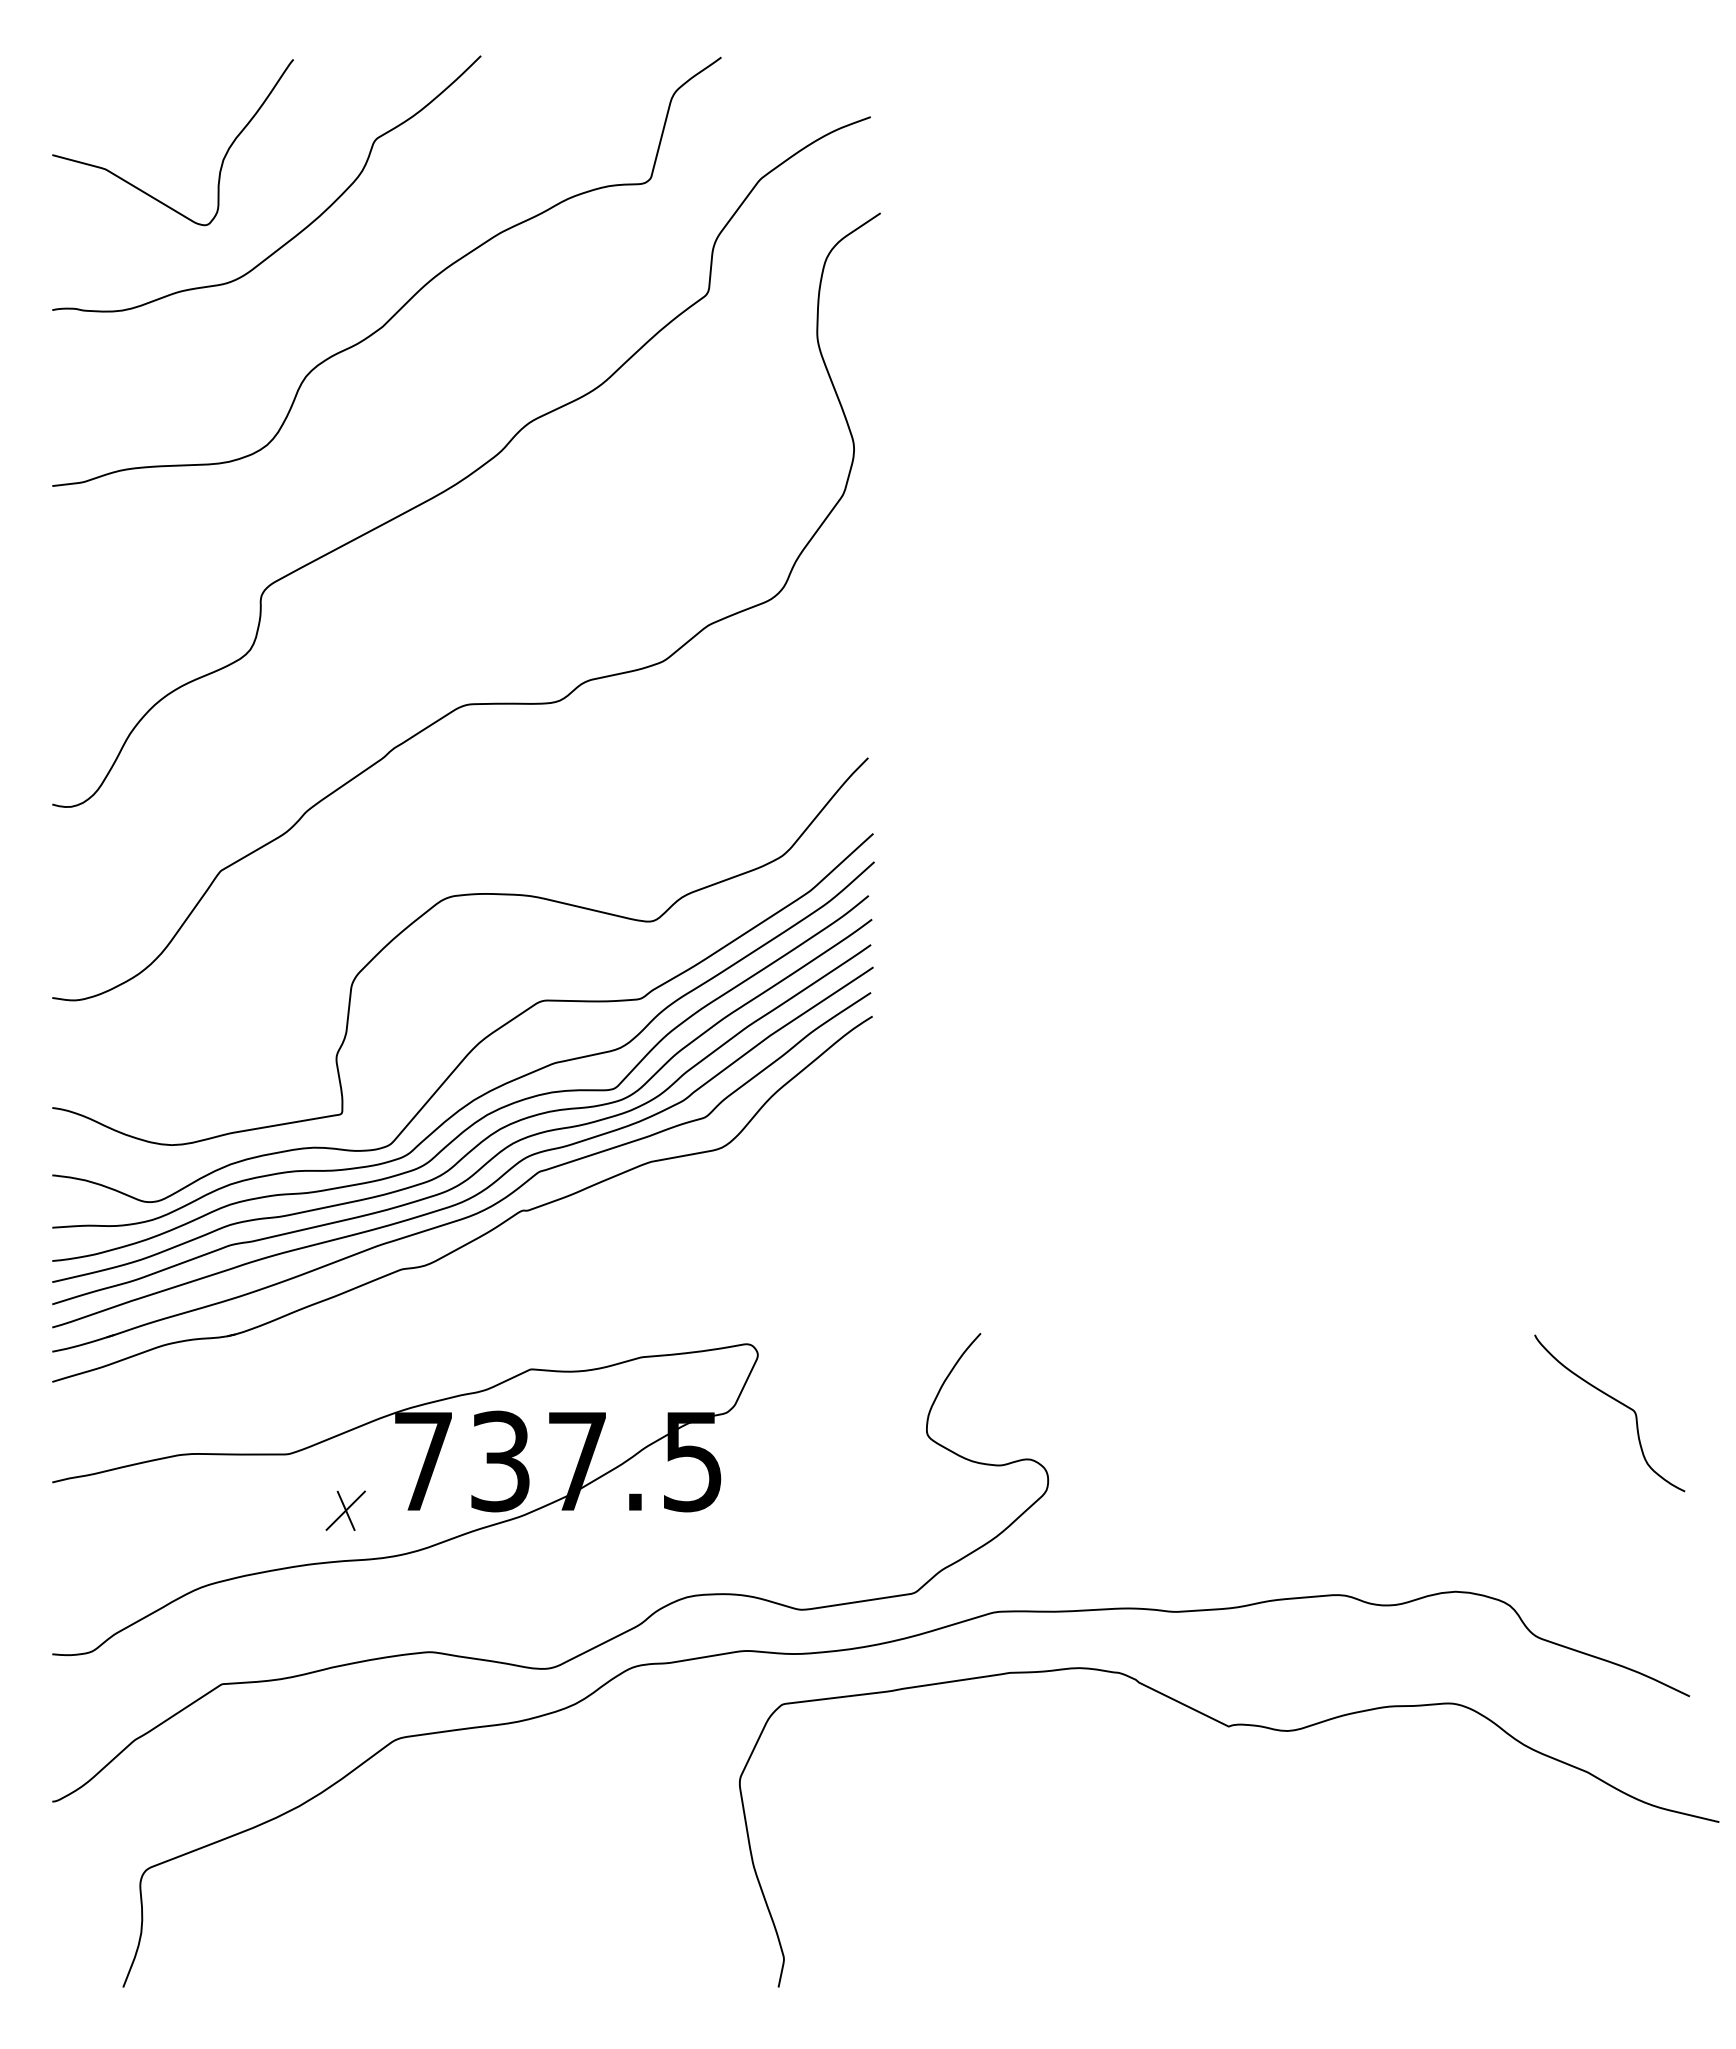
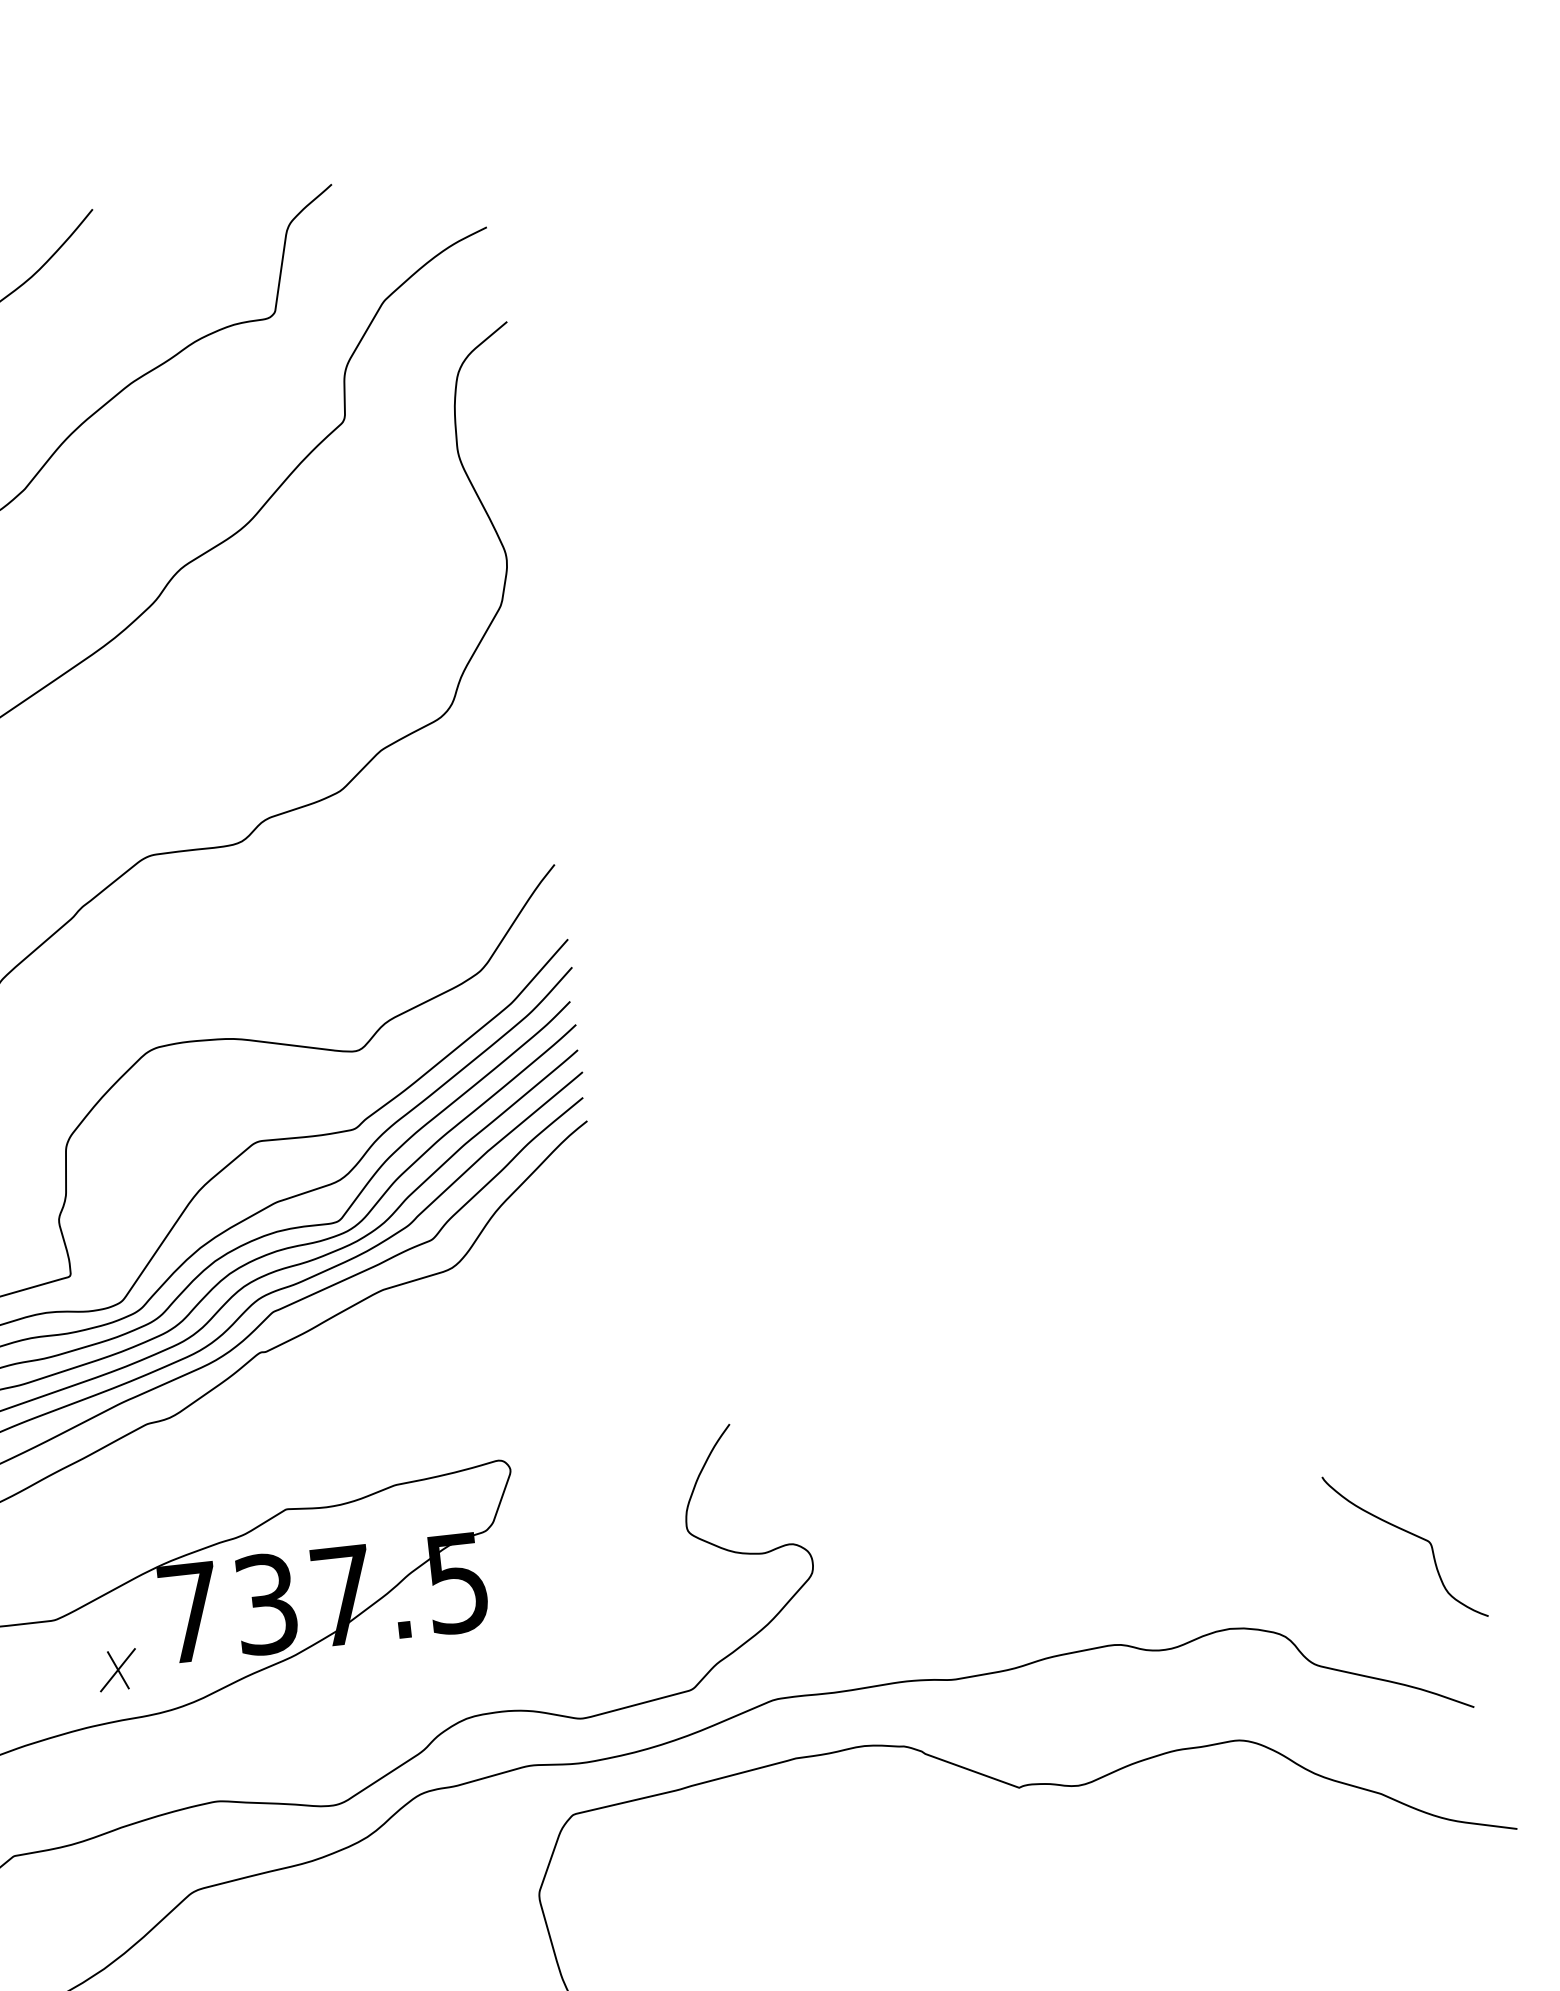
curve: (1616, 1401) -> (1410, 1534), moved

